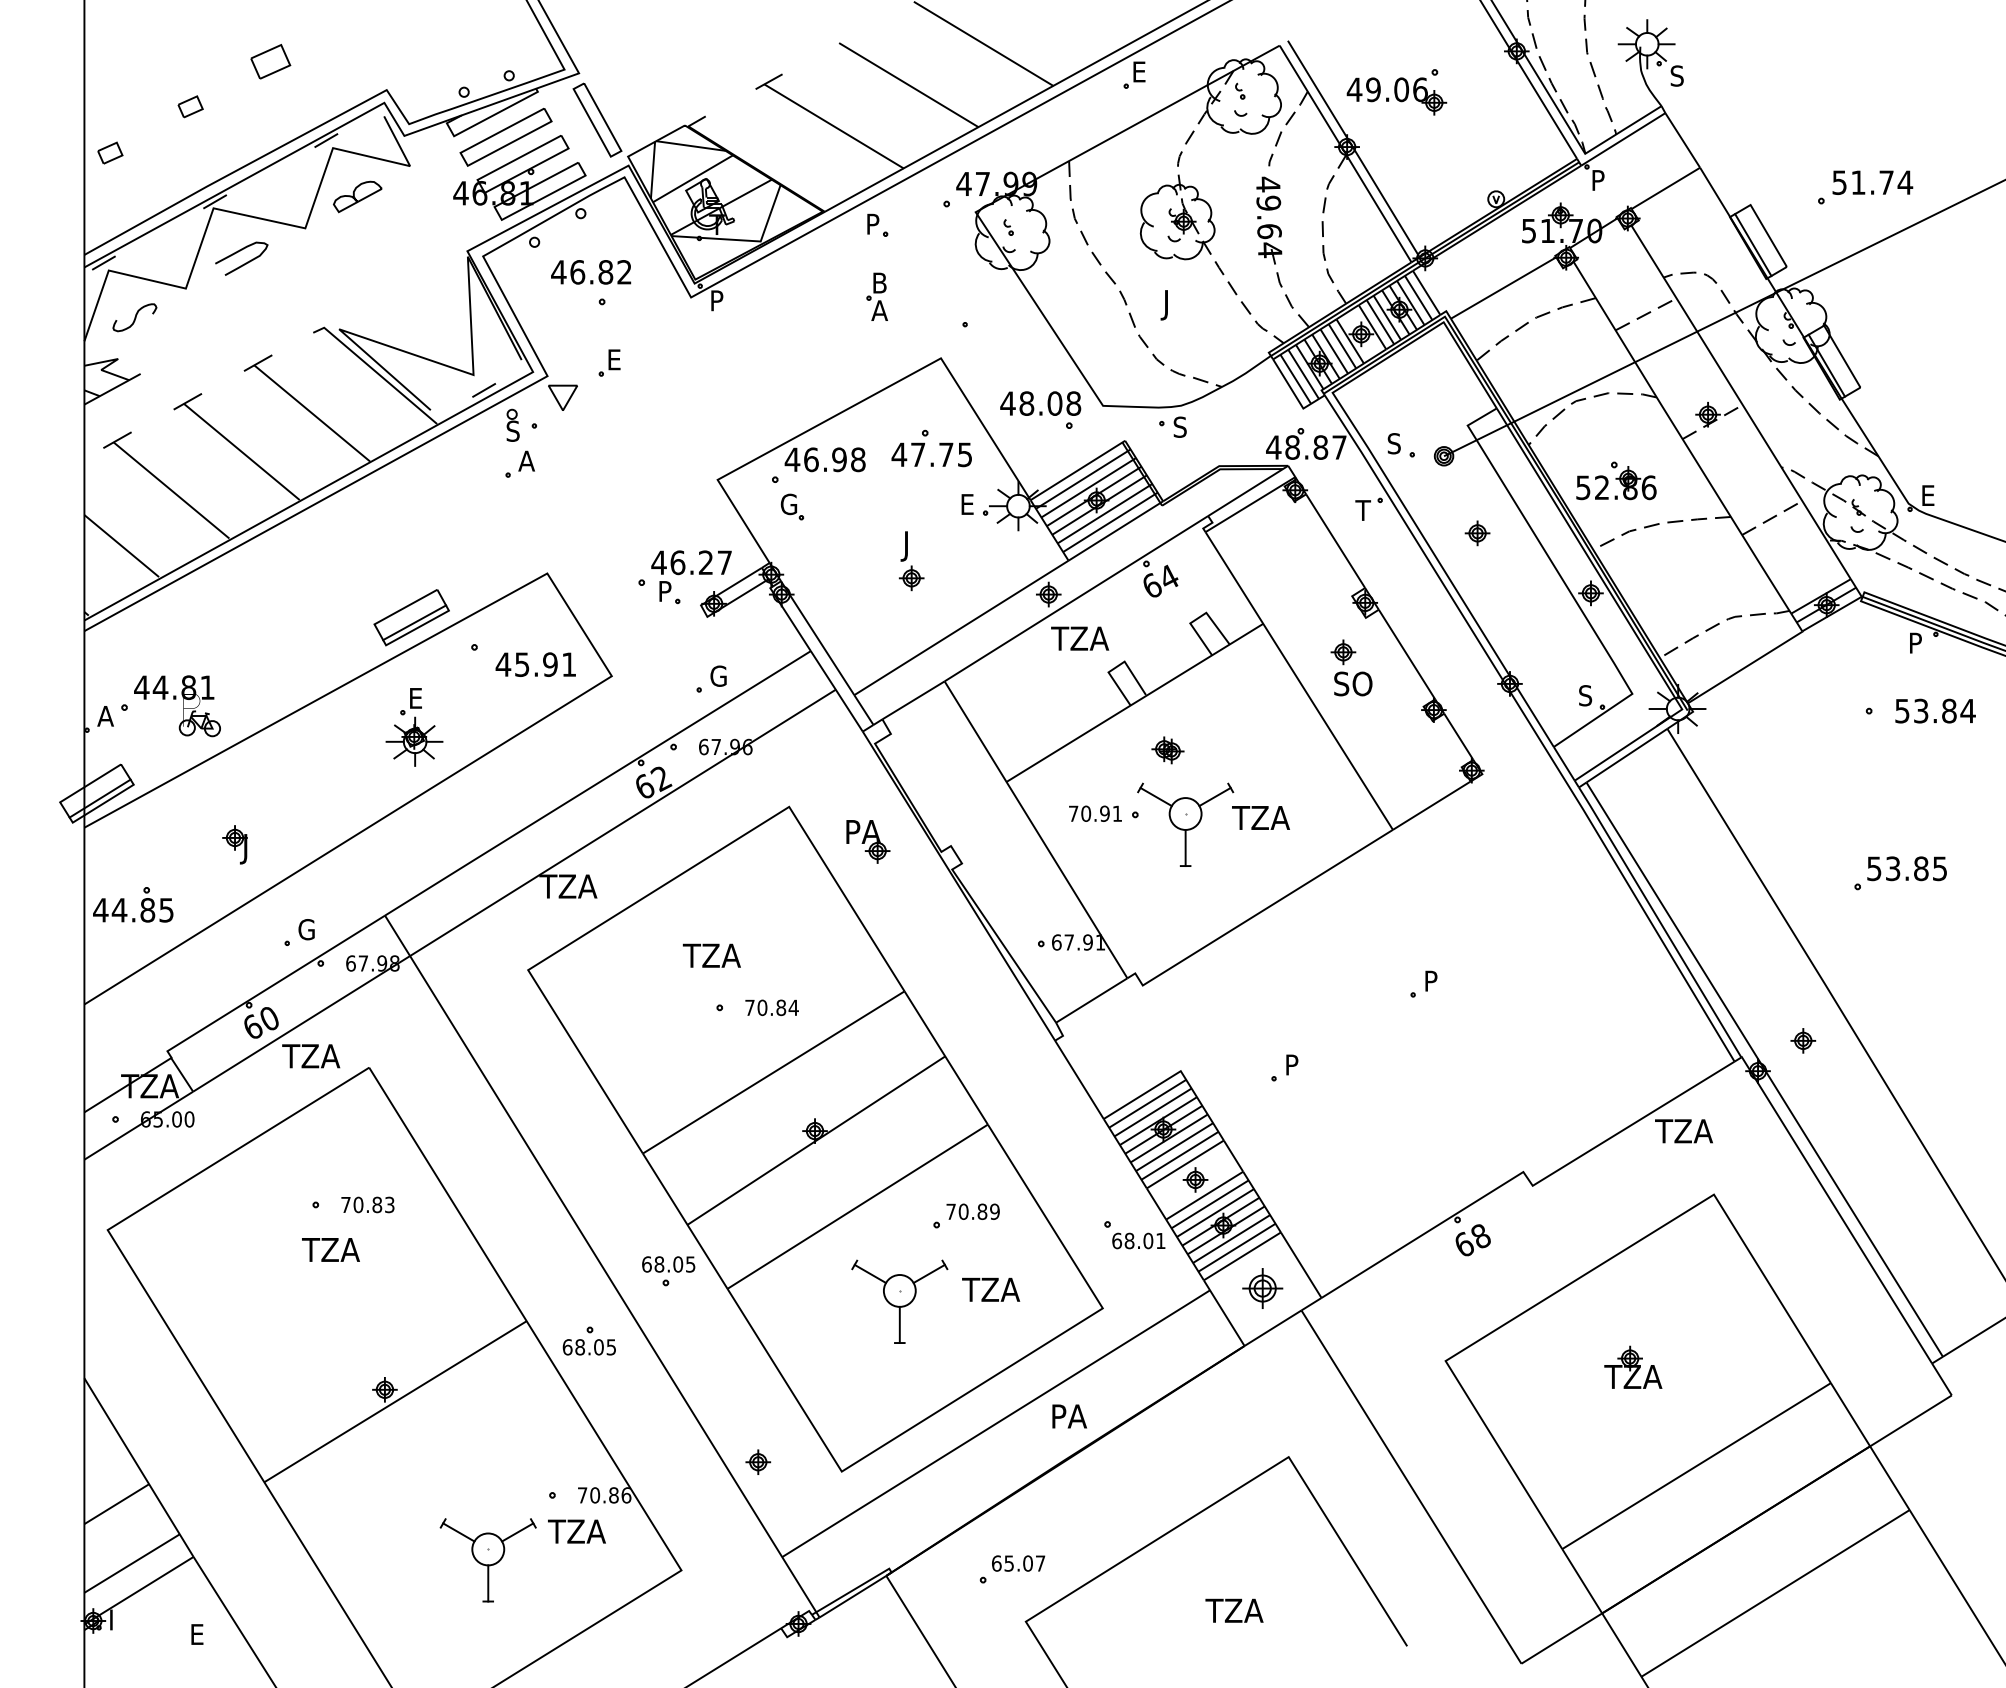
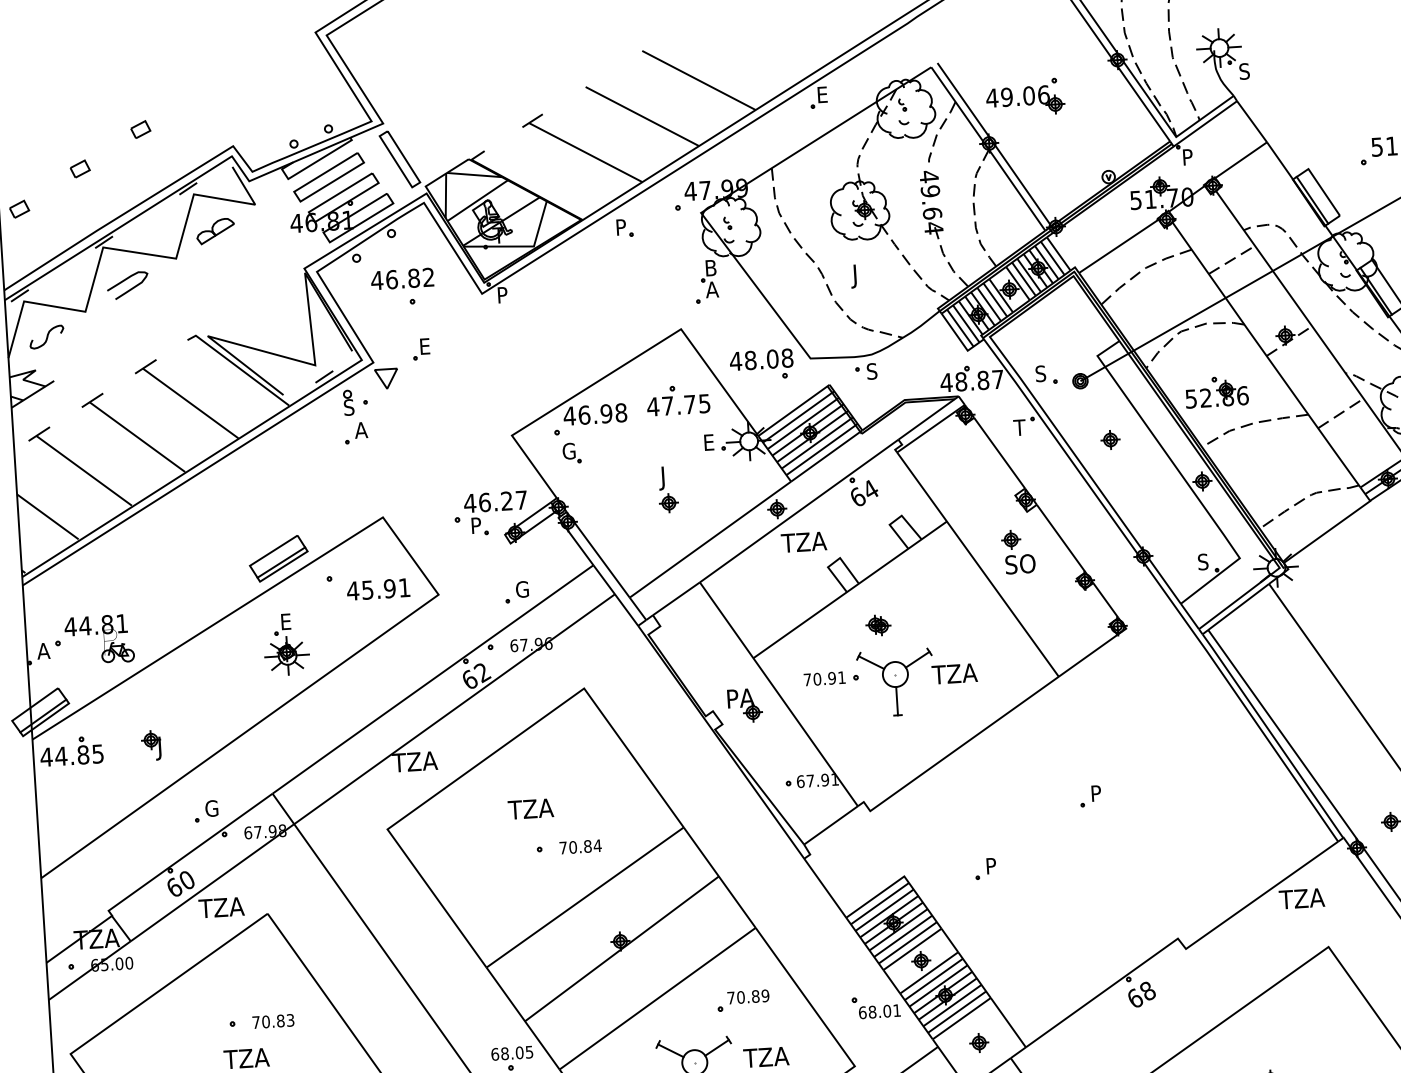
part: (270, 61) -> (140, 129), size x0.62
part: (876, 296) -> (709, 278), moved
part: (868, 841) -> (745, 705), moved
part: (141, 904) -> (78, 750), moved
part: (1262, 1288) -> (979, 1042), size x0.62

